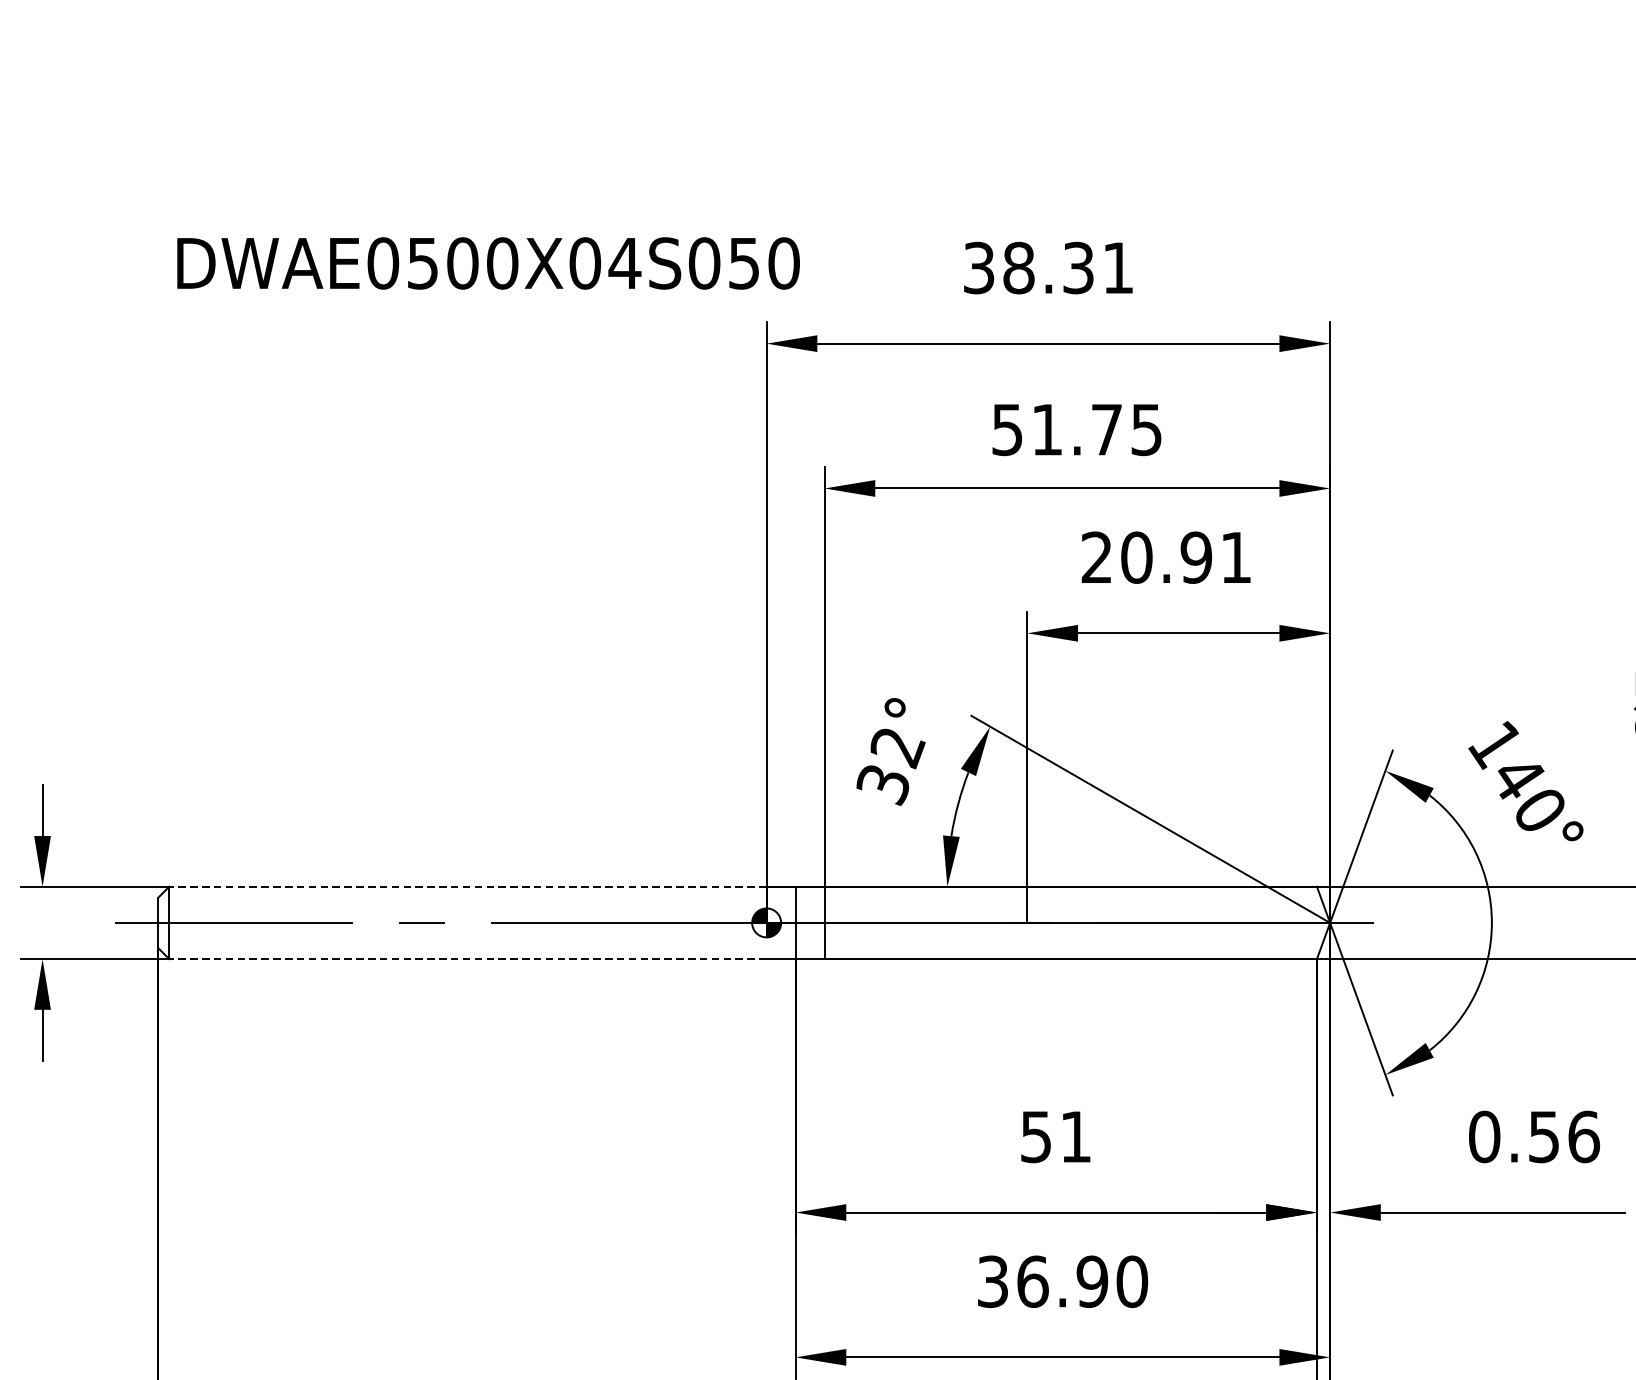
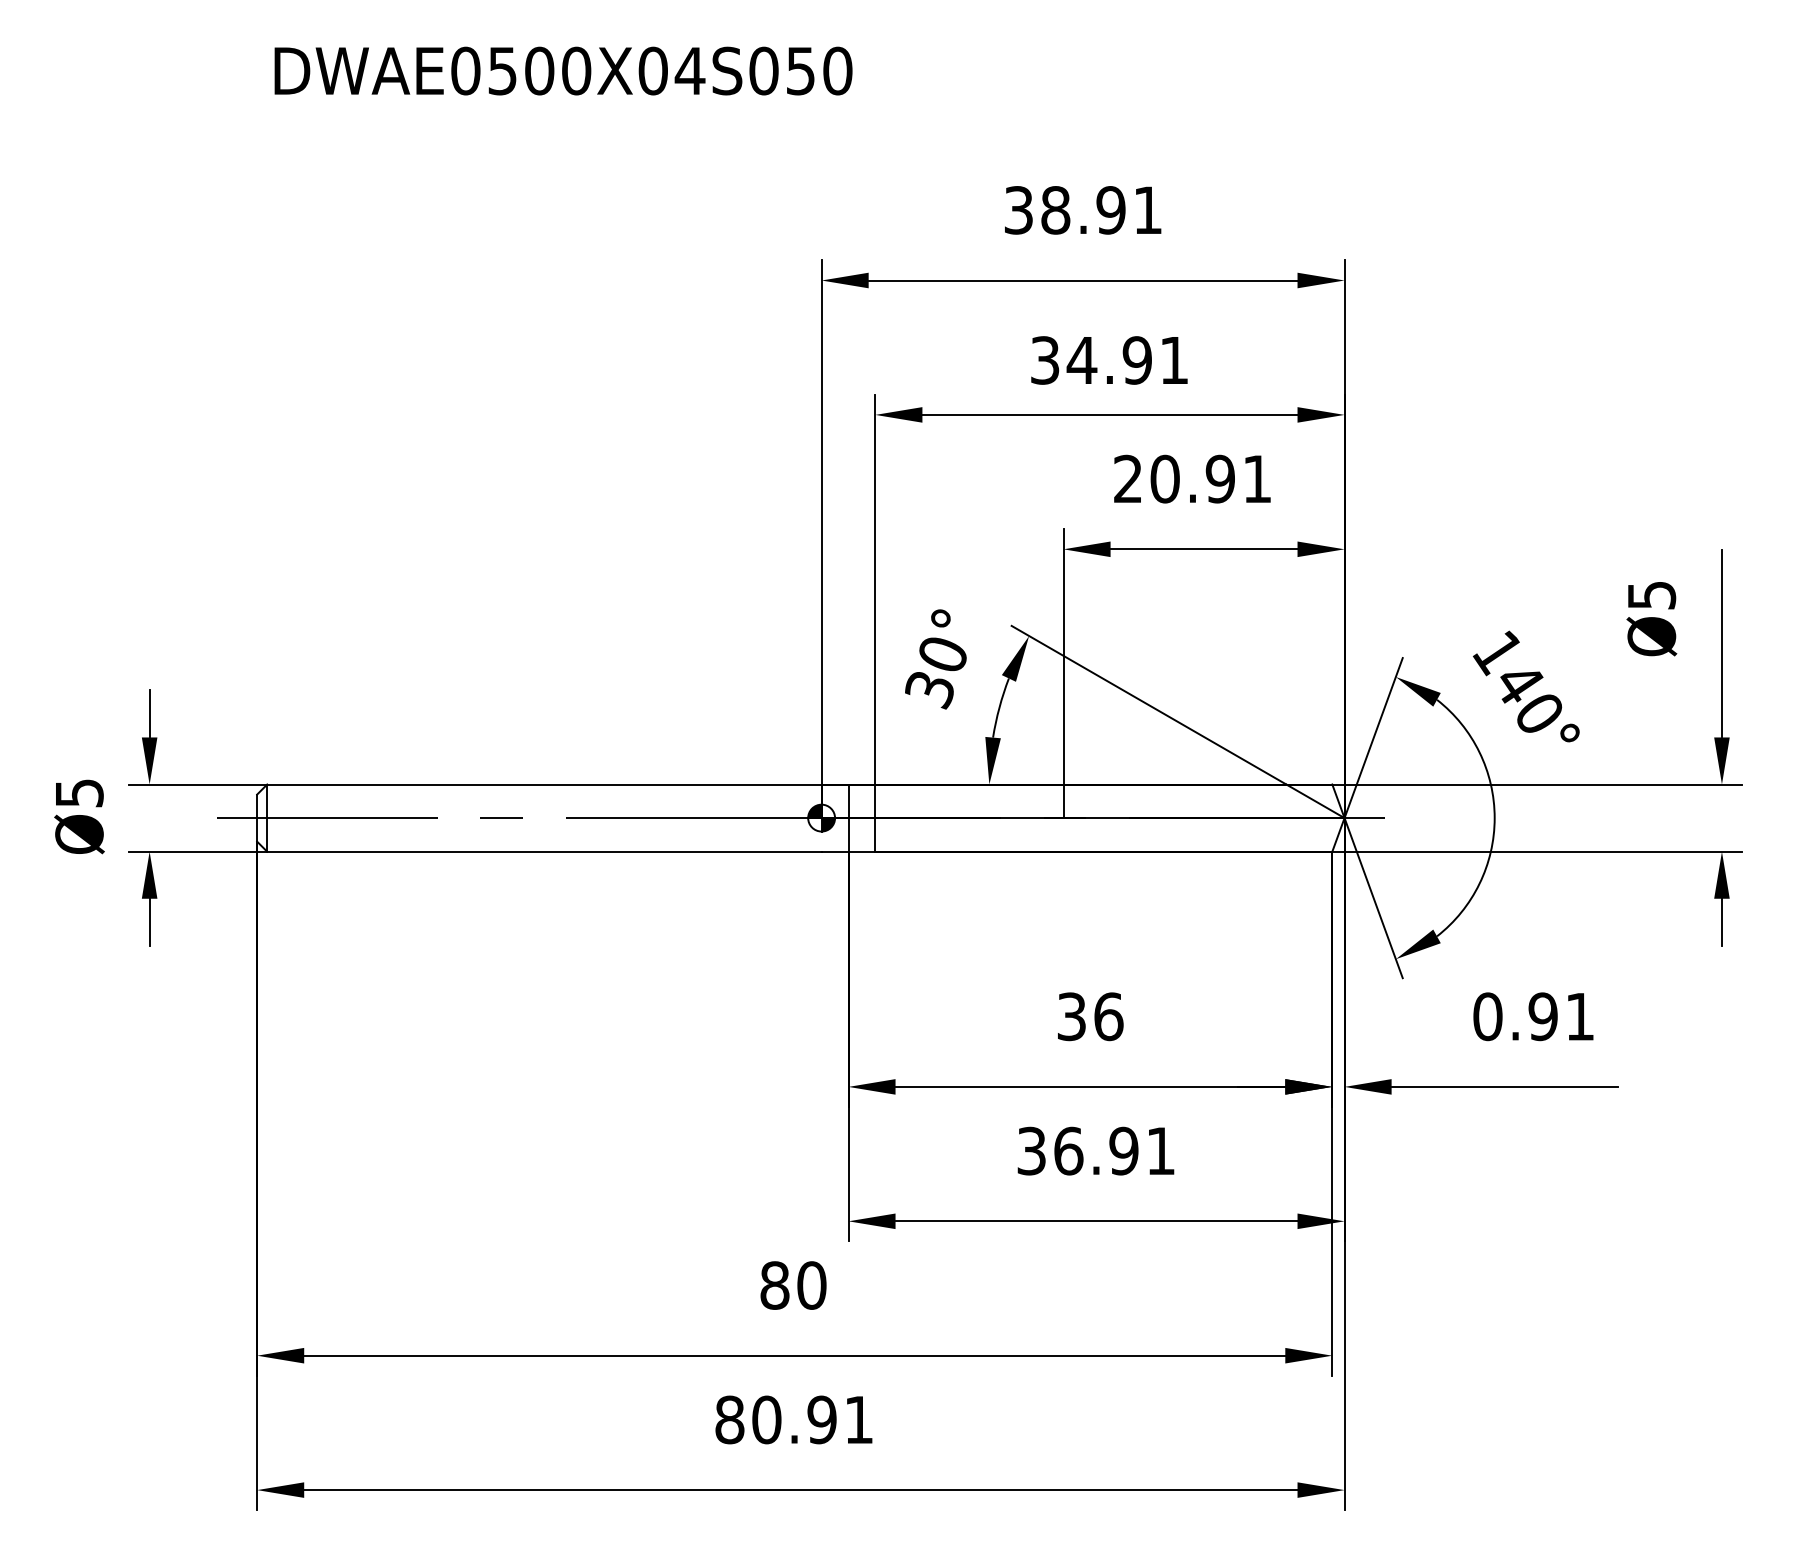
text: (488, 262) -> (563, 70), moved
text: (1077, 268) -> (1110, 210), 38.31 -> 38.91
text: (1076, 429) -> (1109, 360), 51.75 -> 34.91
text: (897, 748) -> (943, 656), 32° -> 30°
line: (466, 886) -> (543, 784), dashed -> solid
line: (466, 958) -> (543, 851), dashed -> solid
text: (1056, 1136) -> (1090, 1016), 51 -> 36
text: (1563, 1136) -> (1561, 1016), 0.56 -> 0.91
text: (1131, 1281) -> (1160, 1150), 36.90 -> 36.91

